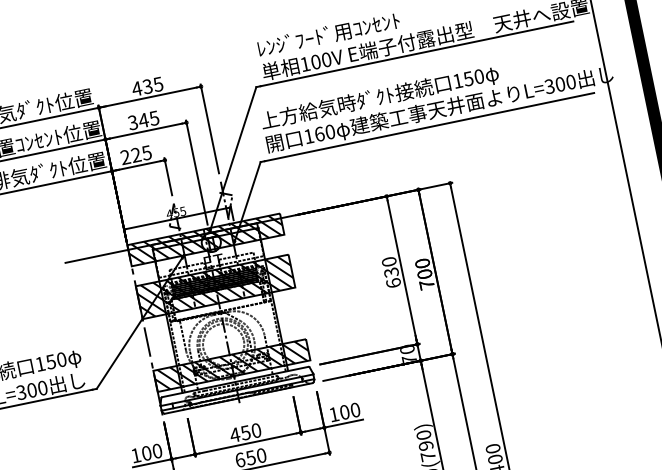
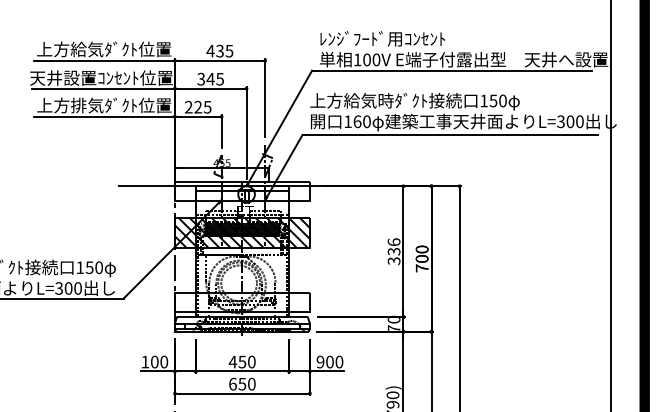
hatch: (204, 240) -> (241, 191), removed
text: (390, 272) -> (393, 251), 630 -> 336
hatch: (230, 365) -> (241, 302), removed
text: (333, 413) -> (320, 361), 100 -> 900

